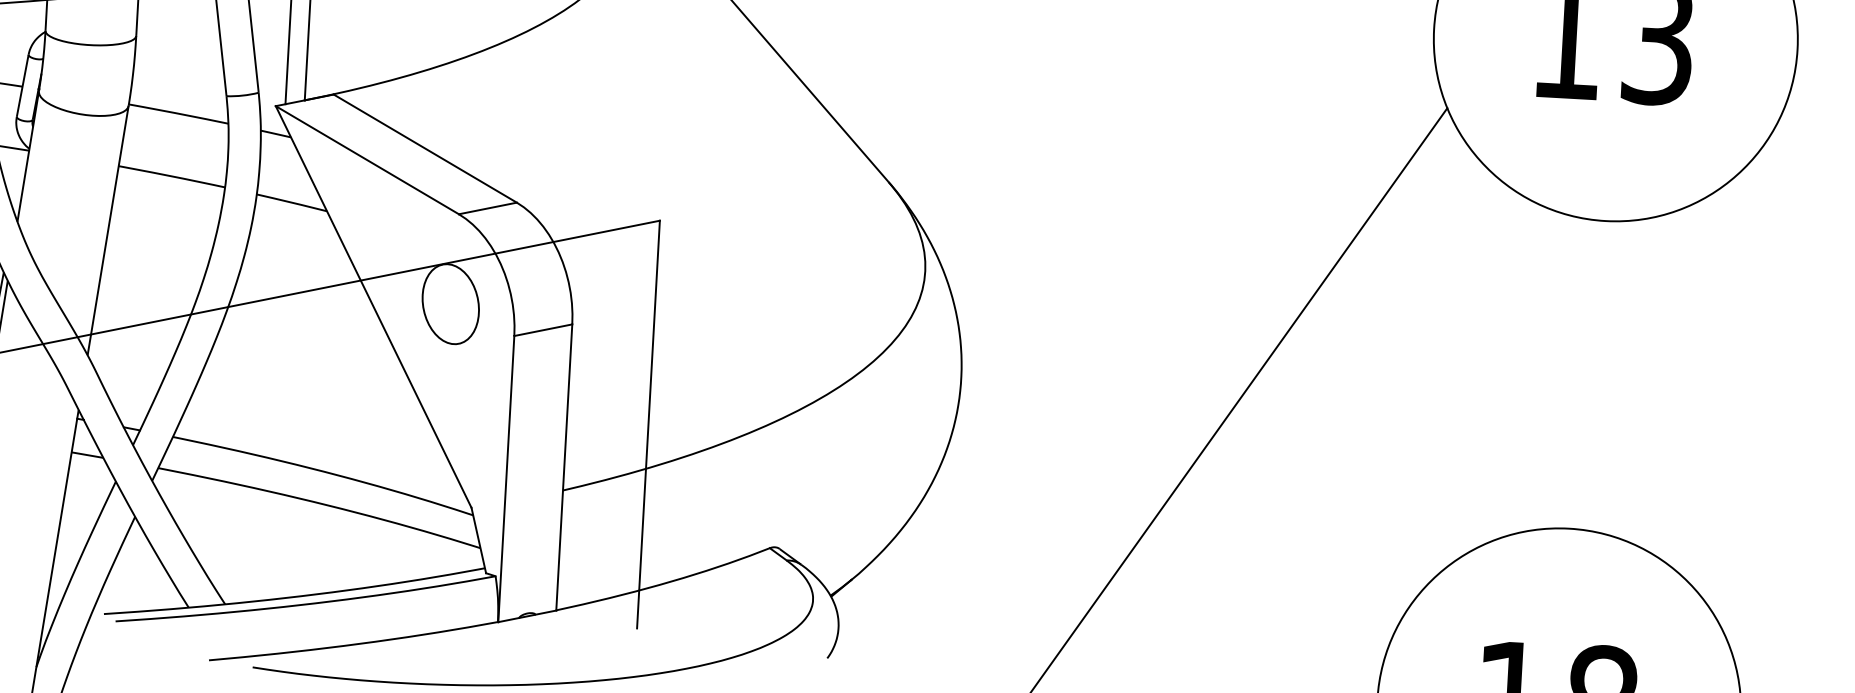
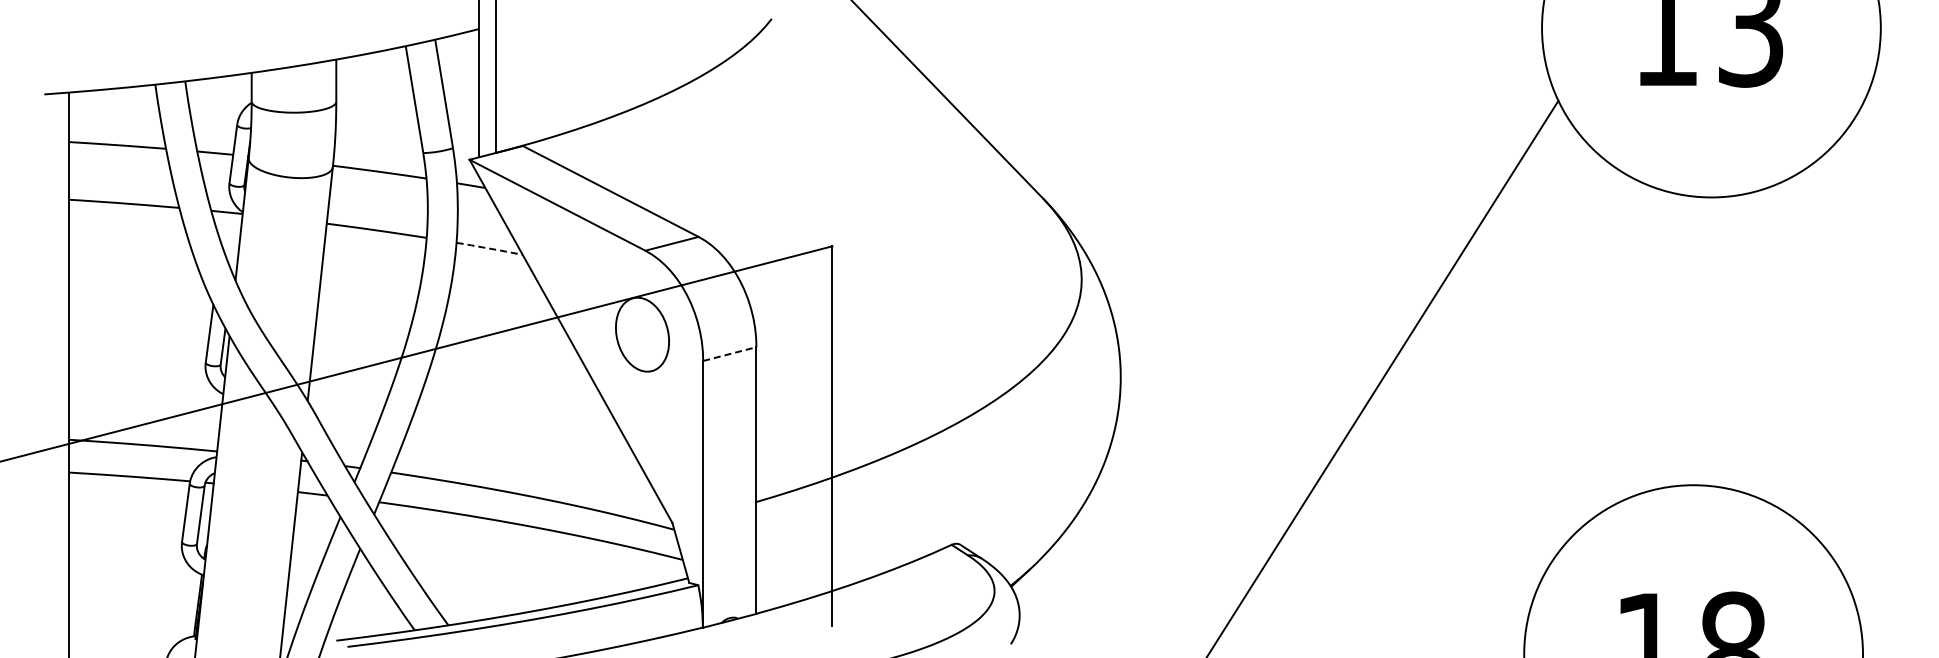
line: (291, 202) -> (489, 248), solid -> dashed
line: (542, 330) -> (729, 354), solid -> dashed

